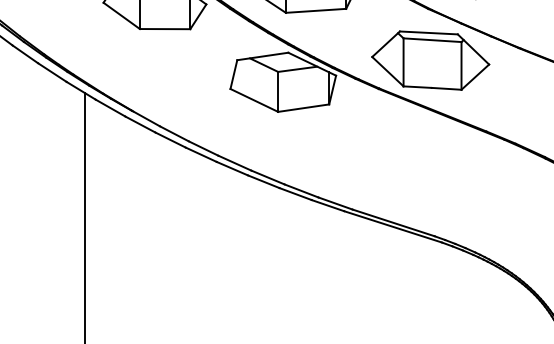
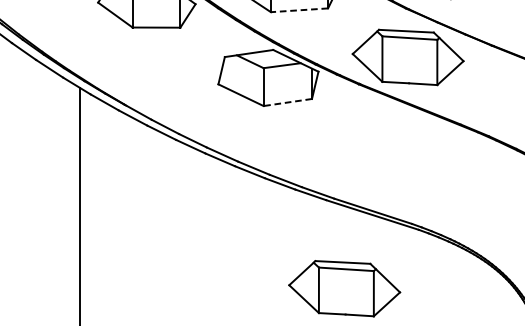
line: (315, 10) -> (298, 9), solid -> dashed
line: (303, 108) -> (287, 102), solid -> dashed
part: (363, 304) -> (344, 288), added

